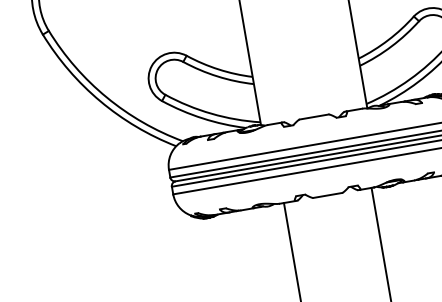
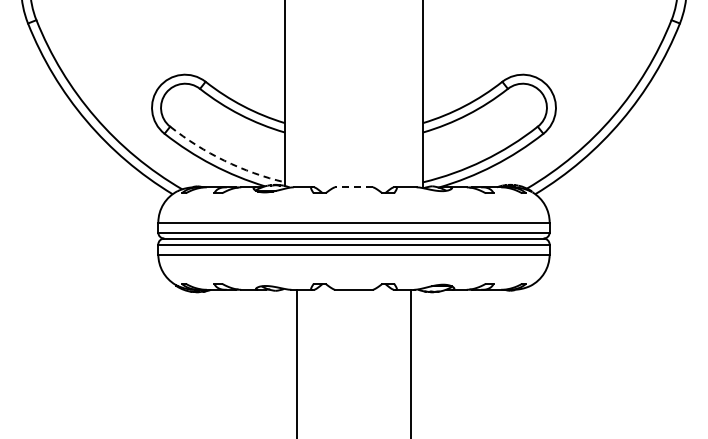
arc: (211, 113) -> (224, 160), solid -> dashed
line: (313, 117) -> (353, 187), solid -> dashed

